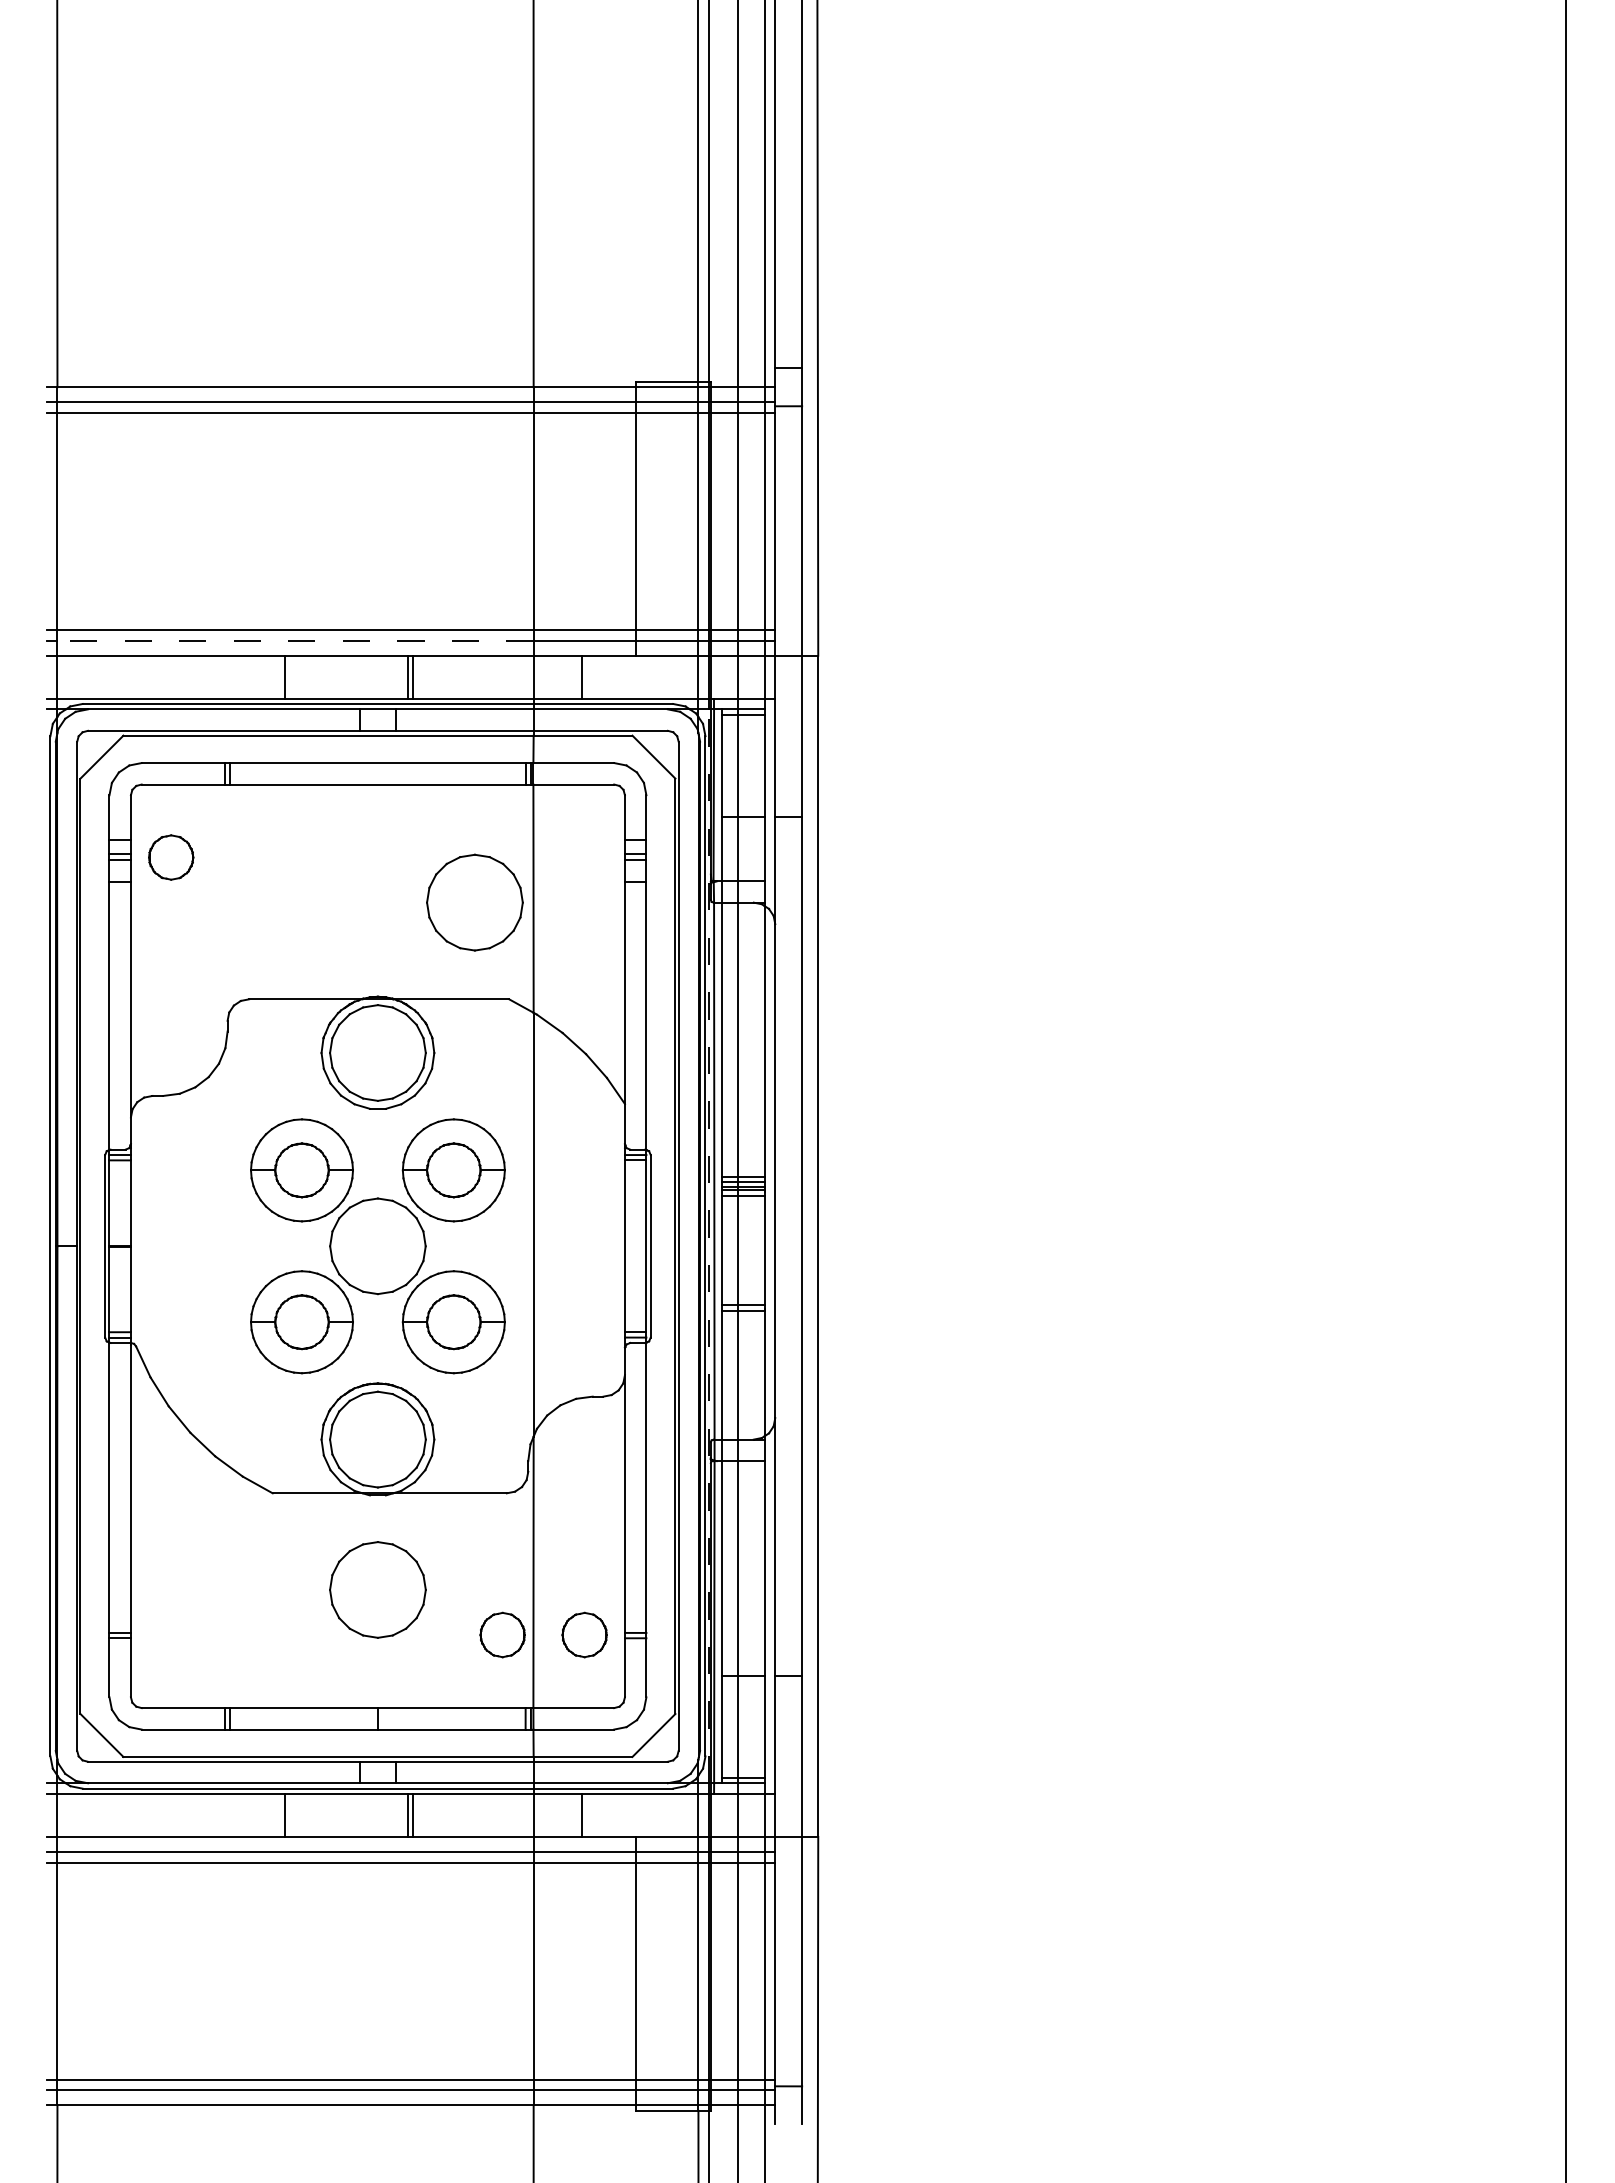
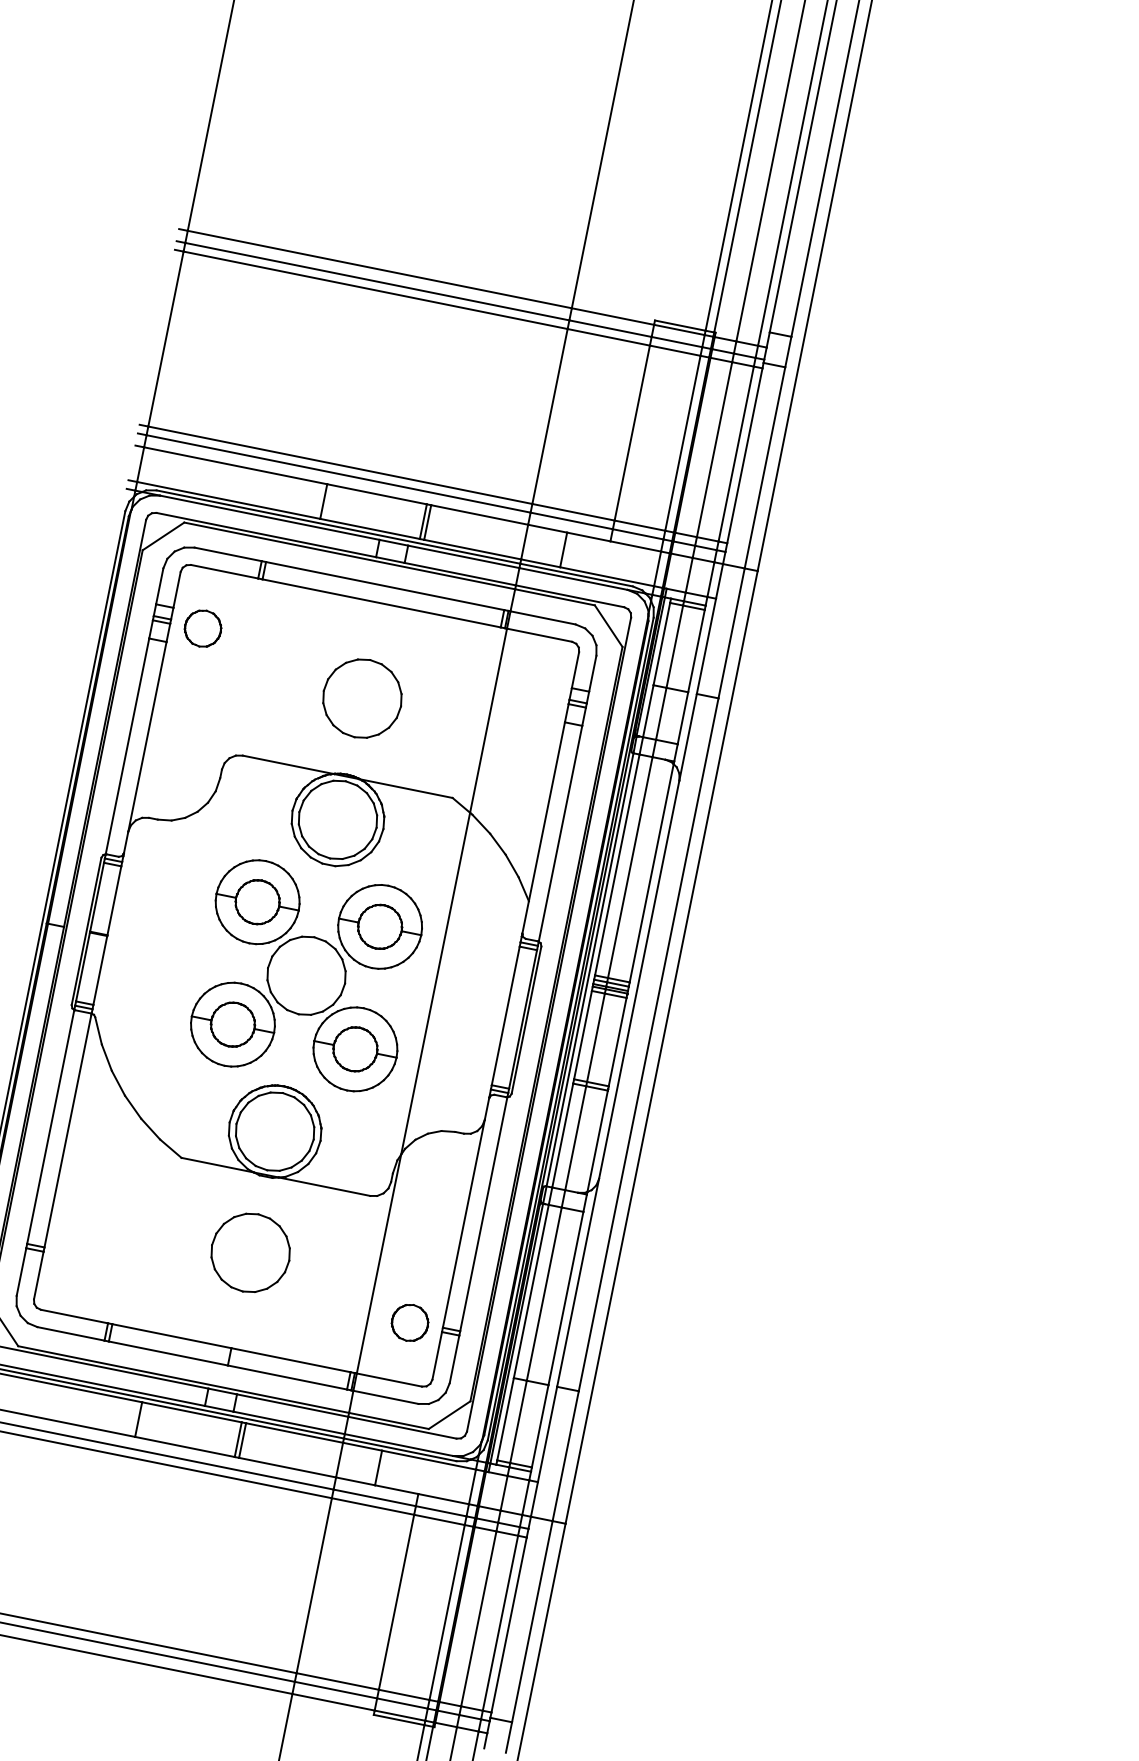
line: (295, 640) -> (338, 473), dashed -> solid
part: (474, 902) -> (362, 698), moved
line: (709, 1246) -> (573, 1029), dashed -> solid
part: (502, 1634) -> (343, 1309), removed

